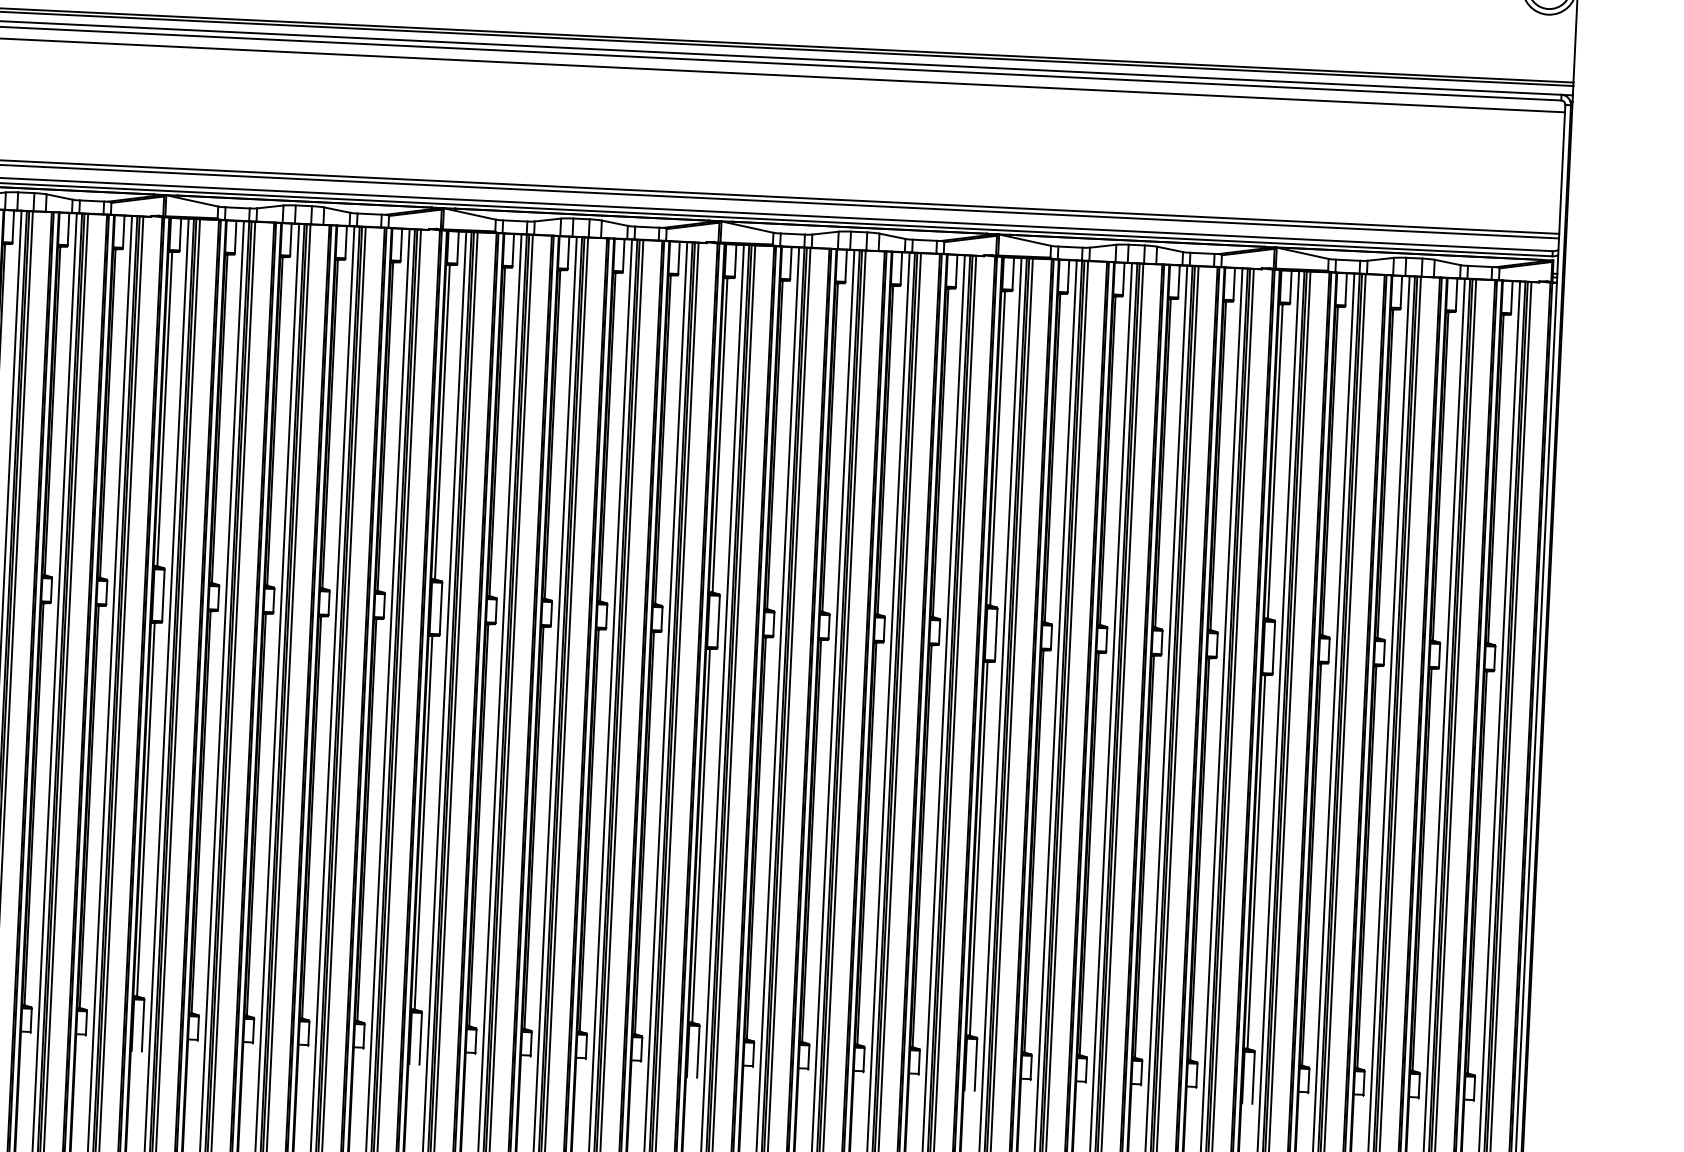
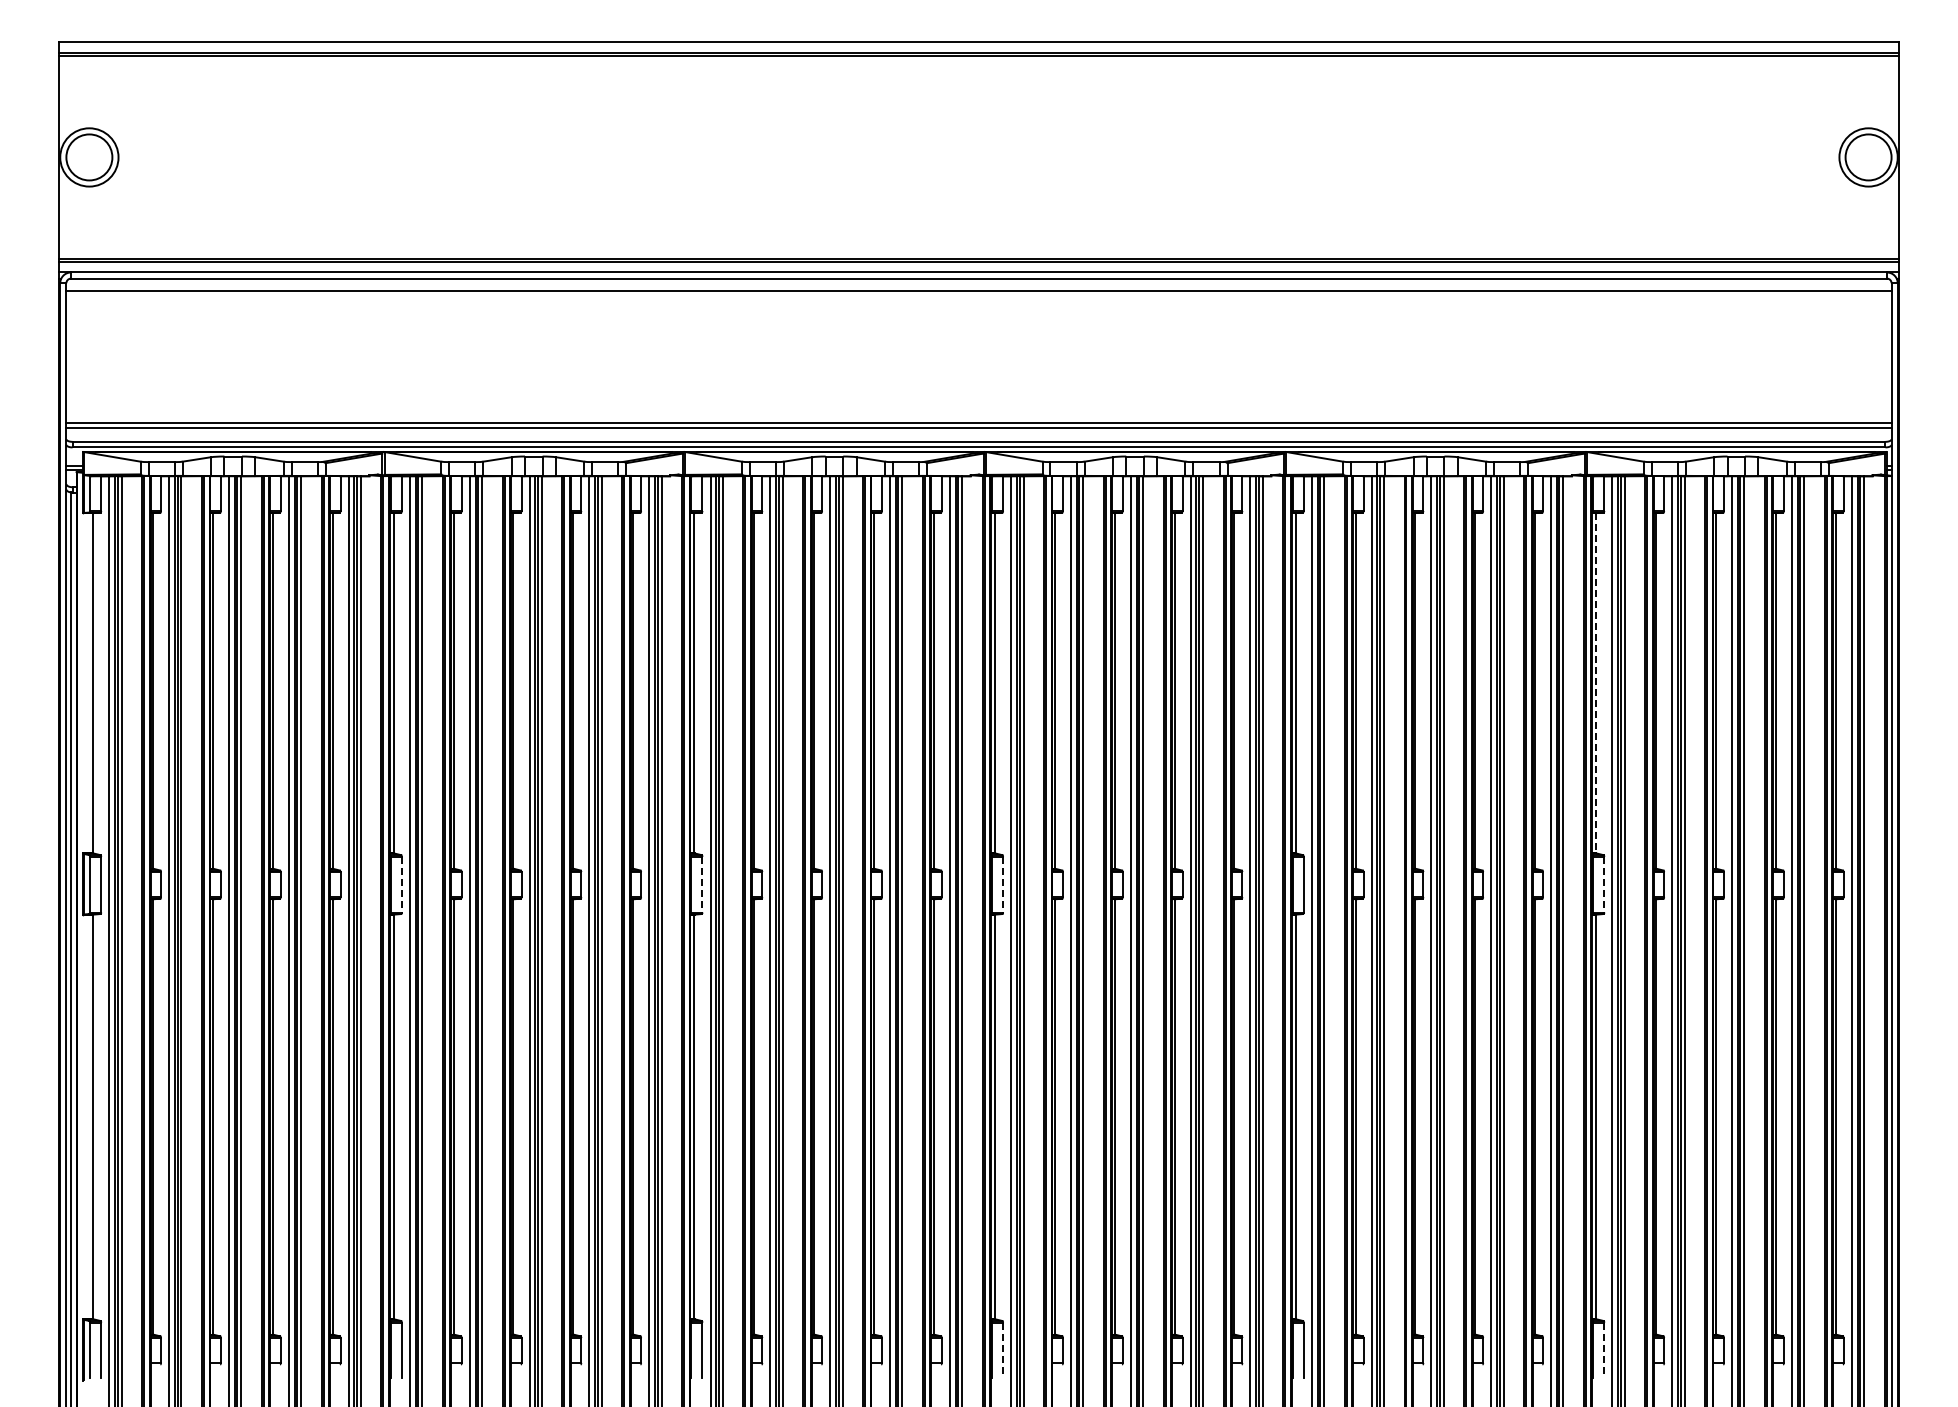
line: (1275, 461) -> (1596, 683), solid -> dashed
line: (163, 595) -> (401, 884), solid -> dashed
line: (441, 608) -> (702, 884), solid -> dashed
line: (719, 621) -> (1003, 884), solid -> dashed
line: (1274, 647) -> (1604, 884), solid -> dashed
line: (698, 1051) -> (1003, 1350), solid -> dashed
line: (1253, 1078) -> (1604, 1350), solid -> dashed

